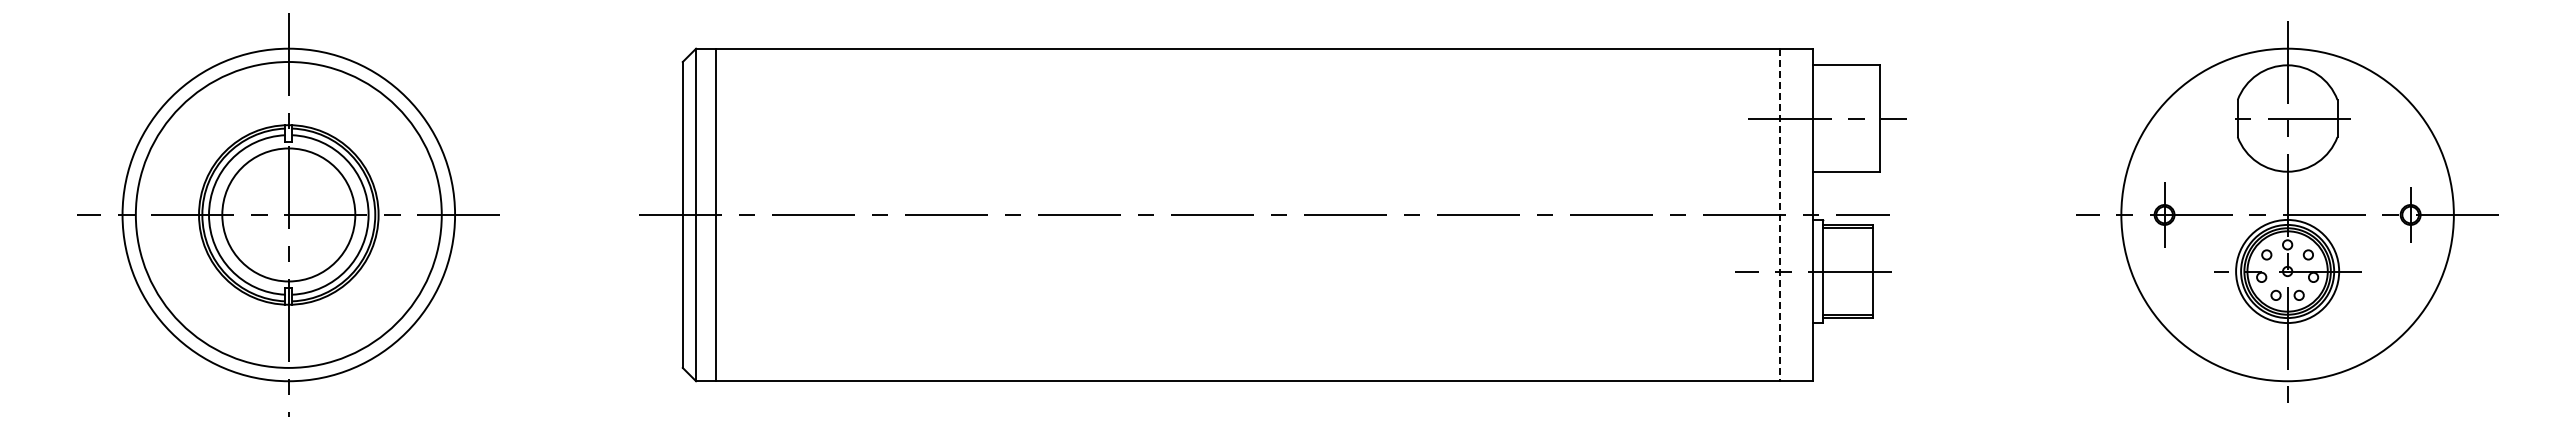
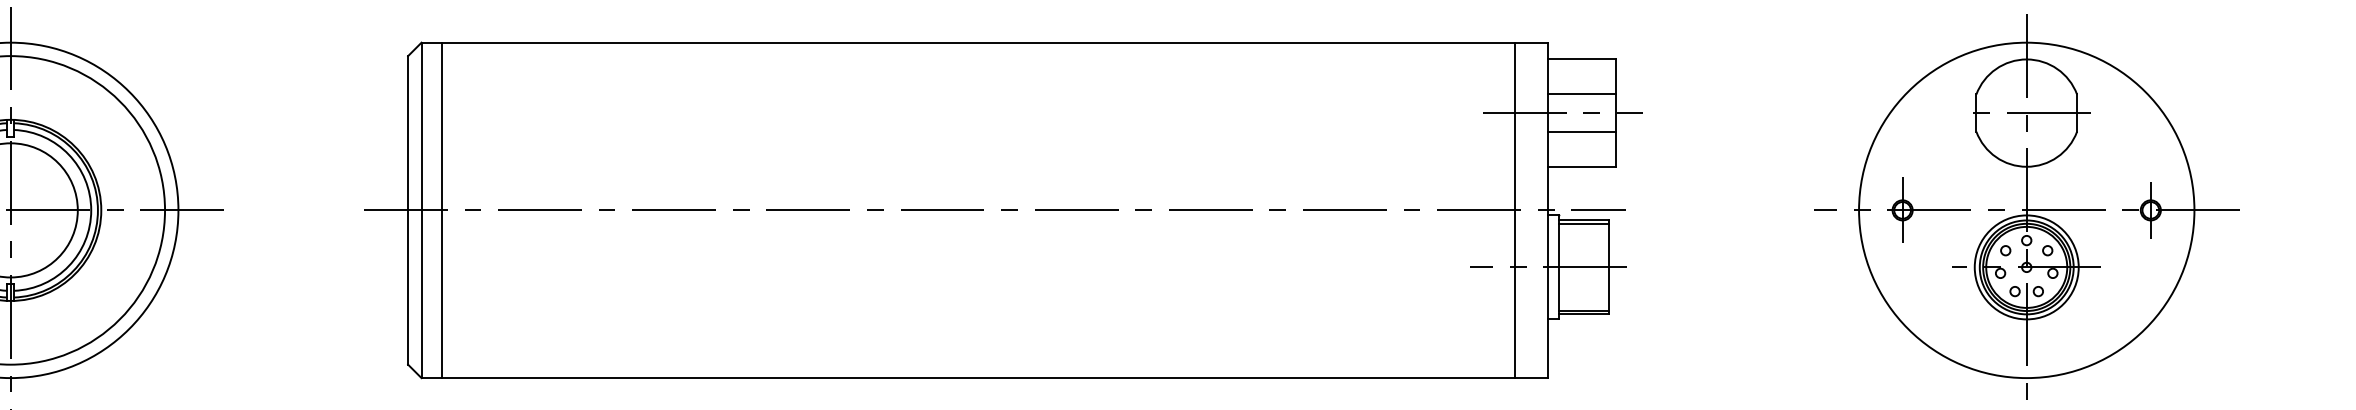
line: (1846, 100) -> (1581, 94), added
line: (1846, 137) -> (1581, 132), added
line: (1780, 215) -> (1515, 210), dashed -> solid

